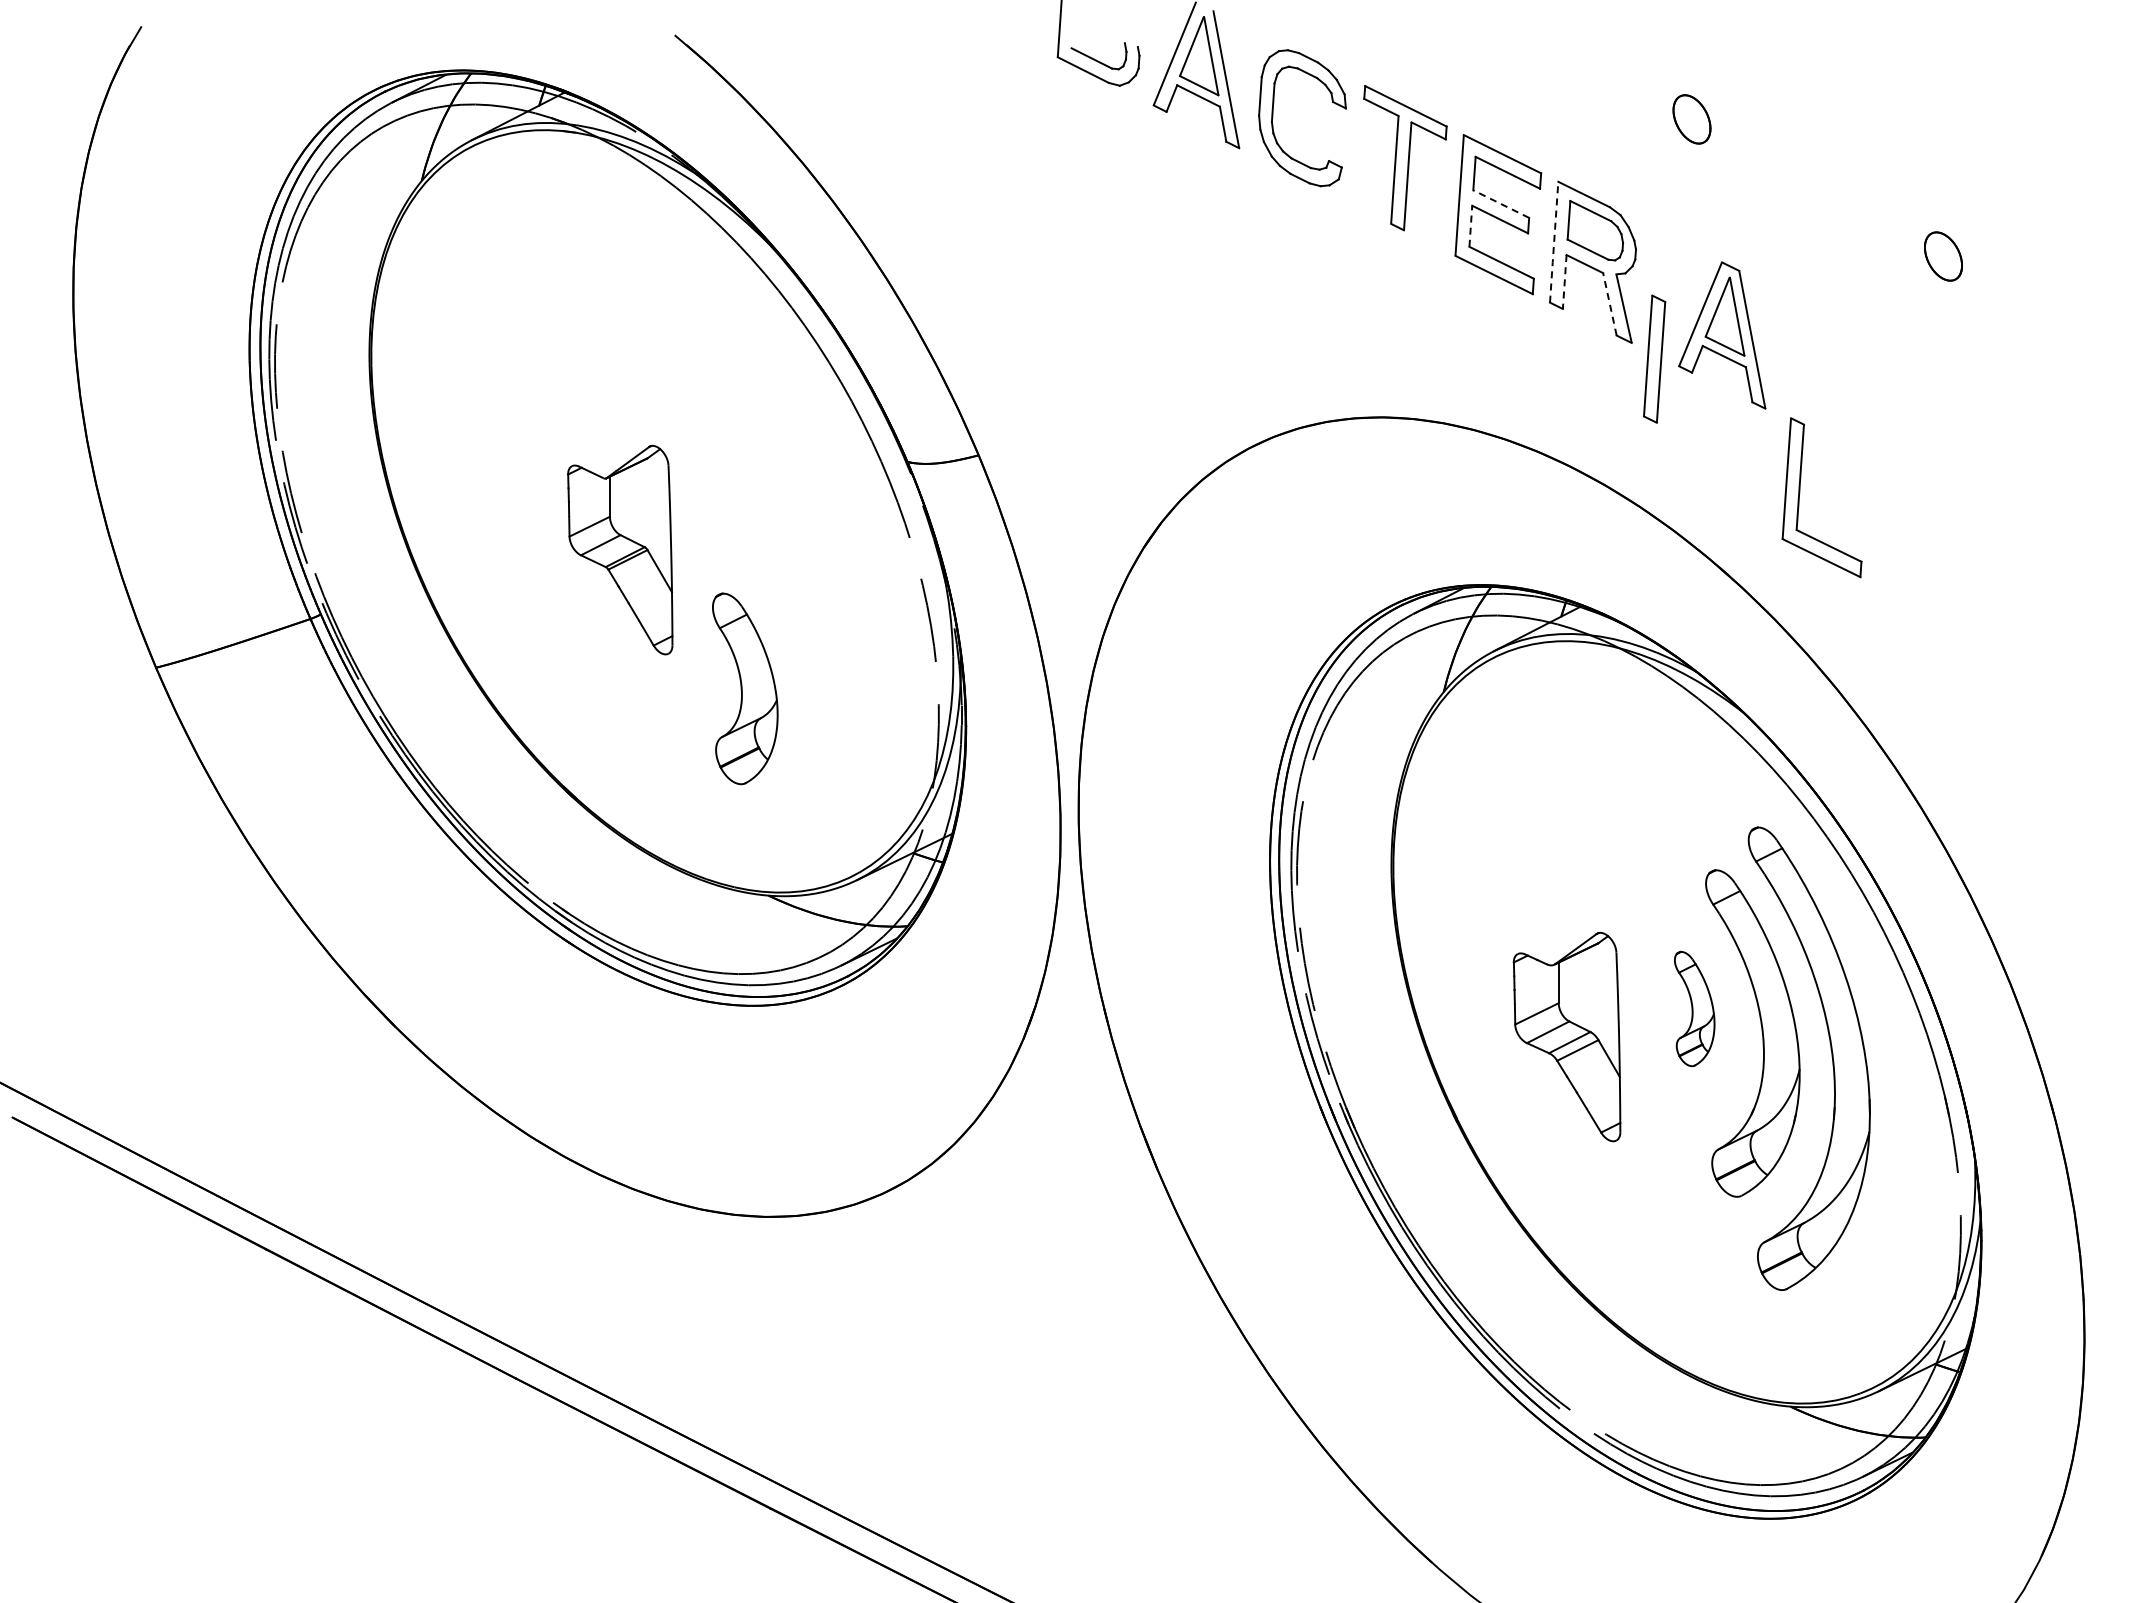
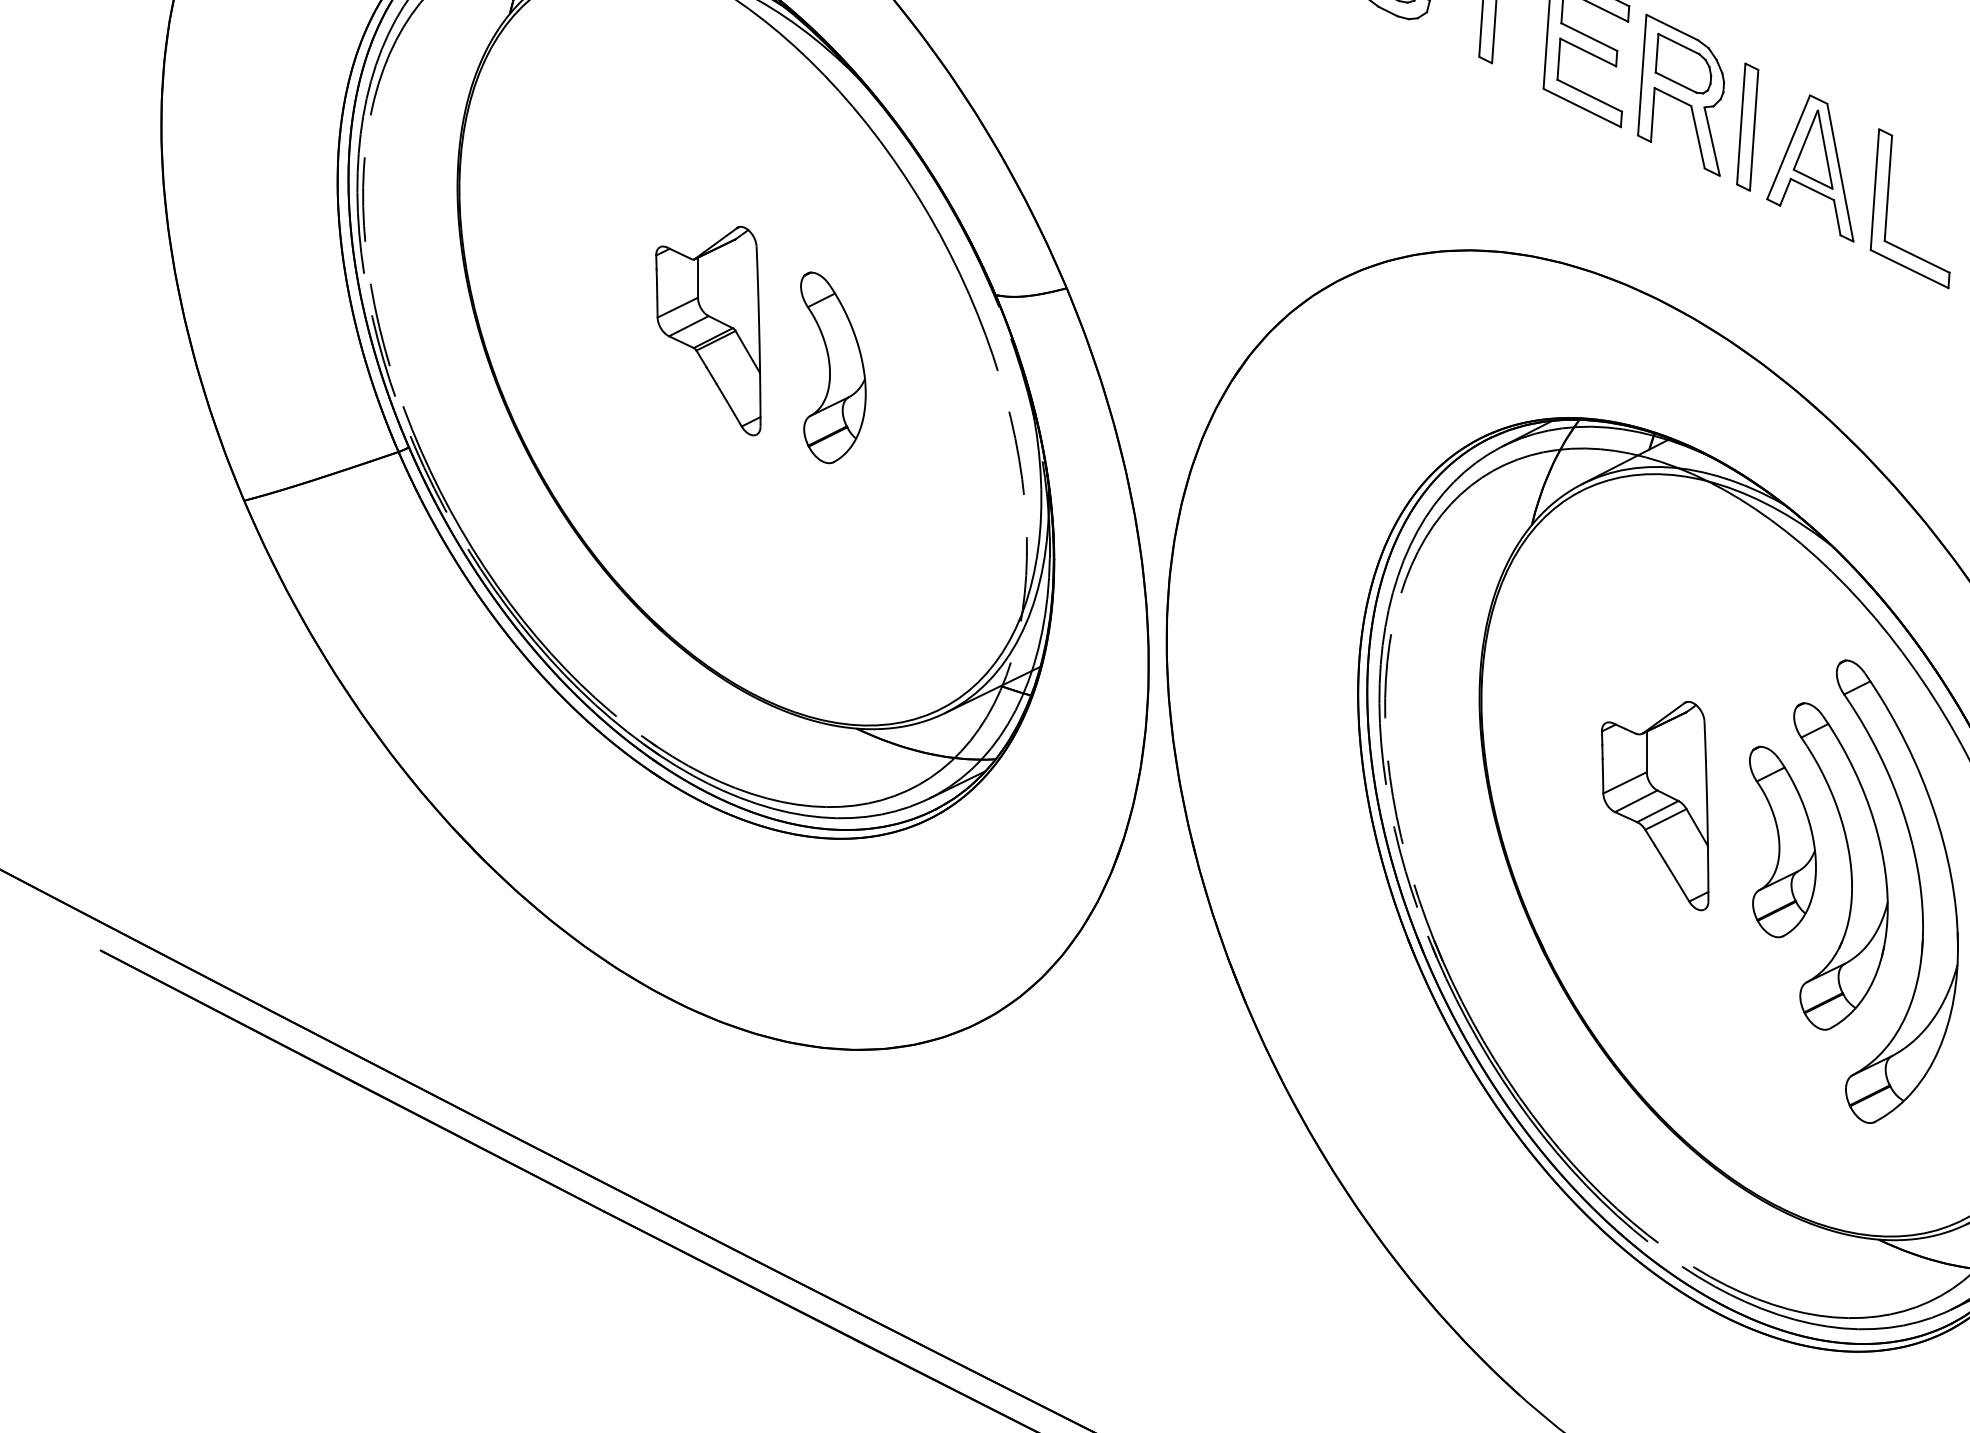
line: (1500, 203) -> (1588, 36), dashed -> solid
line: (1470, 226) -> (1558, 59), dashed -> solid
line: (1554, 241) -> (1642, 74), dashed -> solid
line: (1564, 282) -> (1652, 115), dashed -> solid
line: (1609, 303) -> (1697, 136), dashed -> solid
part: (1654, 358) -> (1747, 126), moved
part: (1800, 493) -> (1888, 204), moved
part: (620, 550) -> (708, 331), moved
part: (745, 688) -> (833, 367), moved
part: (1694, 1008) -> (1782, 841), size x1.67
part: (1566, 1037) -> (1654, 806), moved

